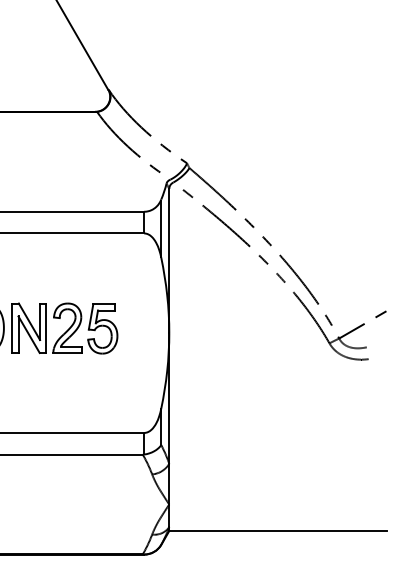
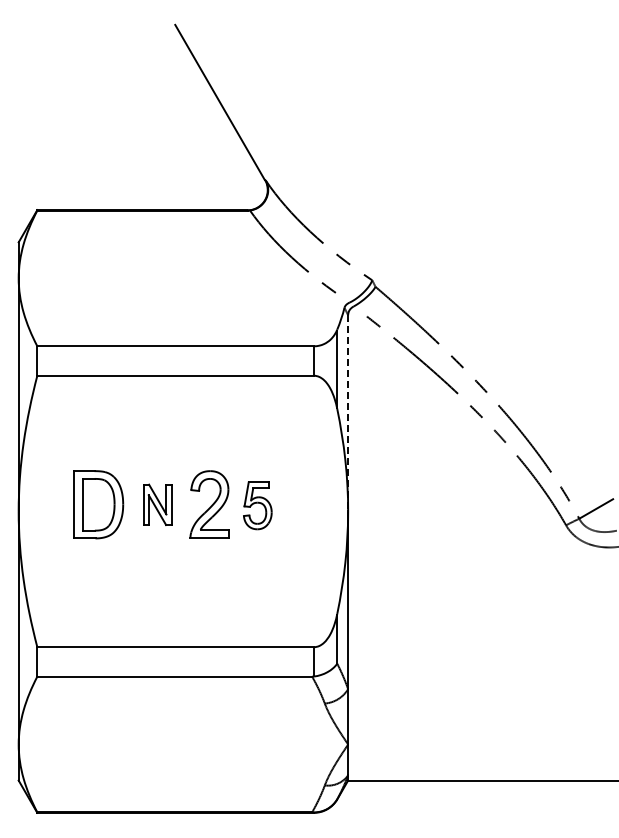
line: (169, 261) -> (348, 413), solid -> dashed
part: (29, 328) -> (157, 504), size x0.6
part: (102, 328) -> (257, 505), size x0.7

